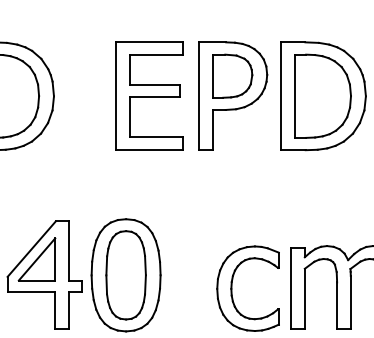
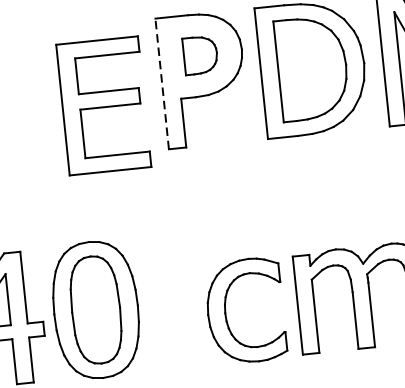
part: (232, 75) -> (199, 54), size x0.7
part: (149, 95) -> (103, 104), moved
line: (199, 96) -> (162, 84), solid -> dashed

